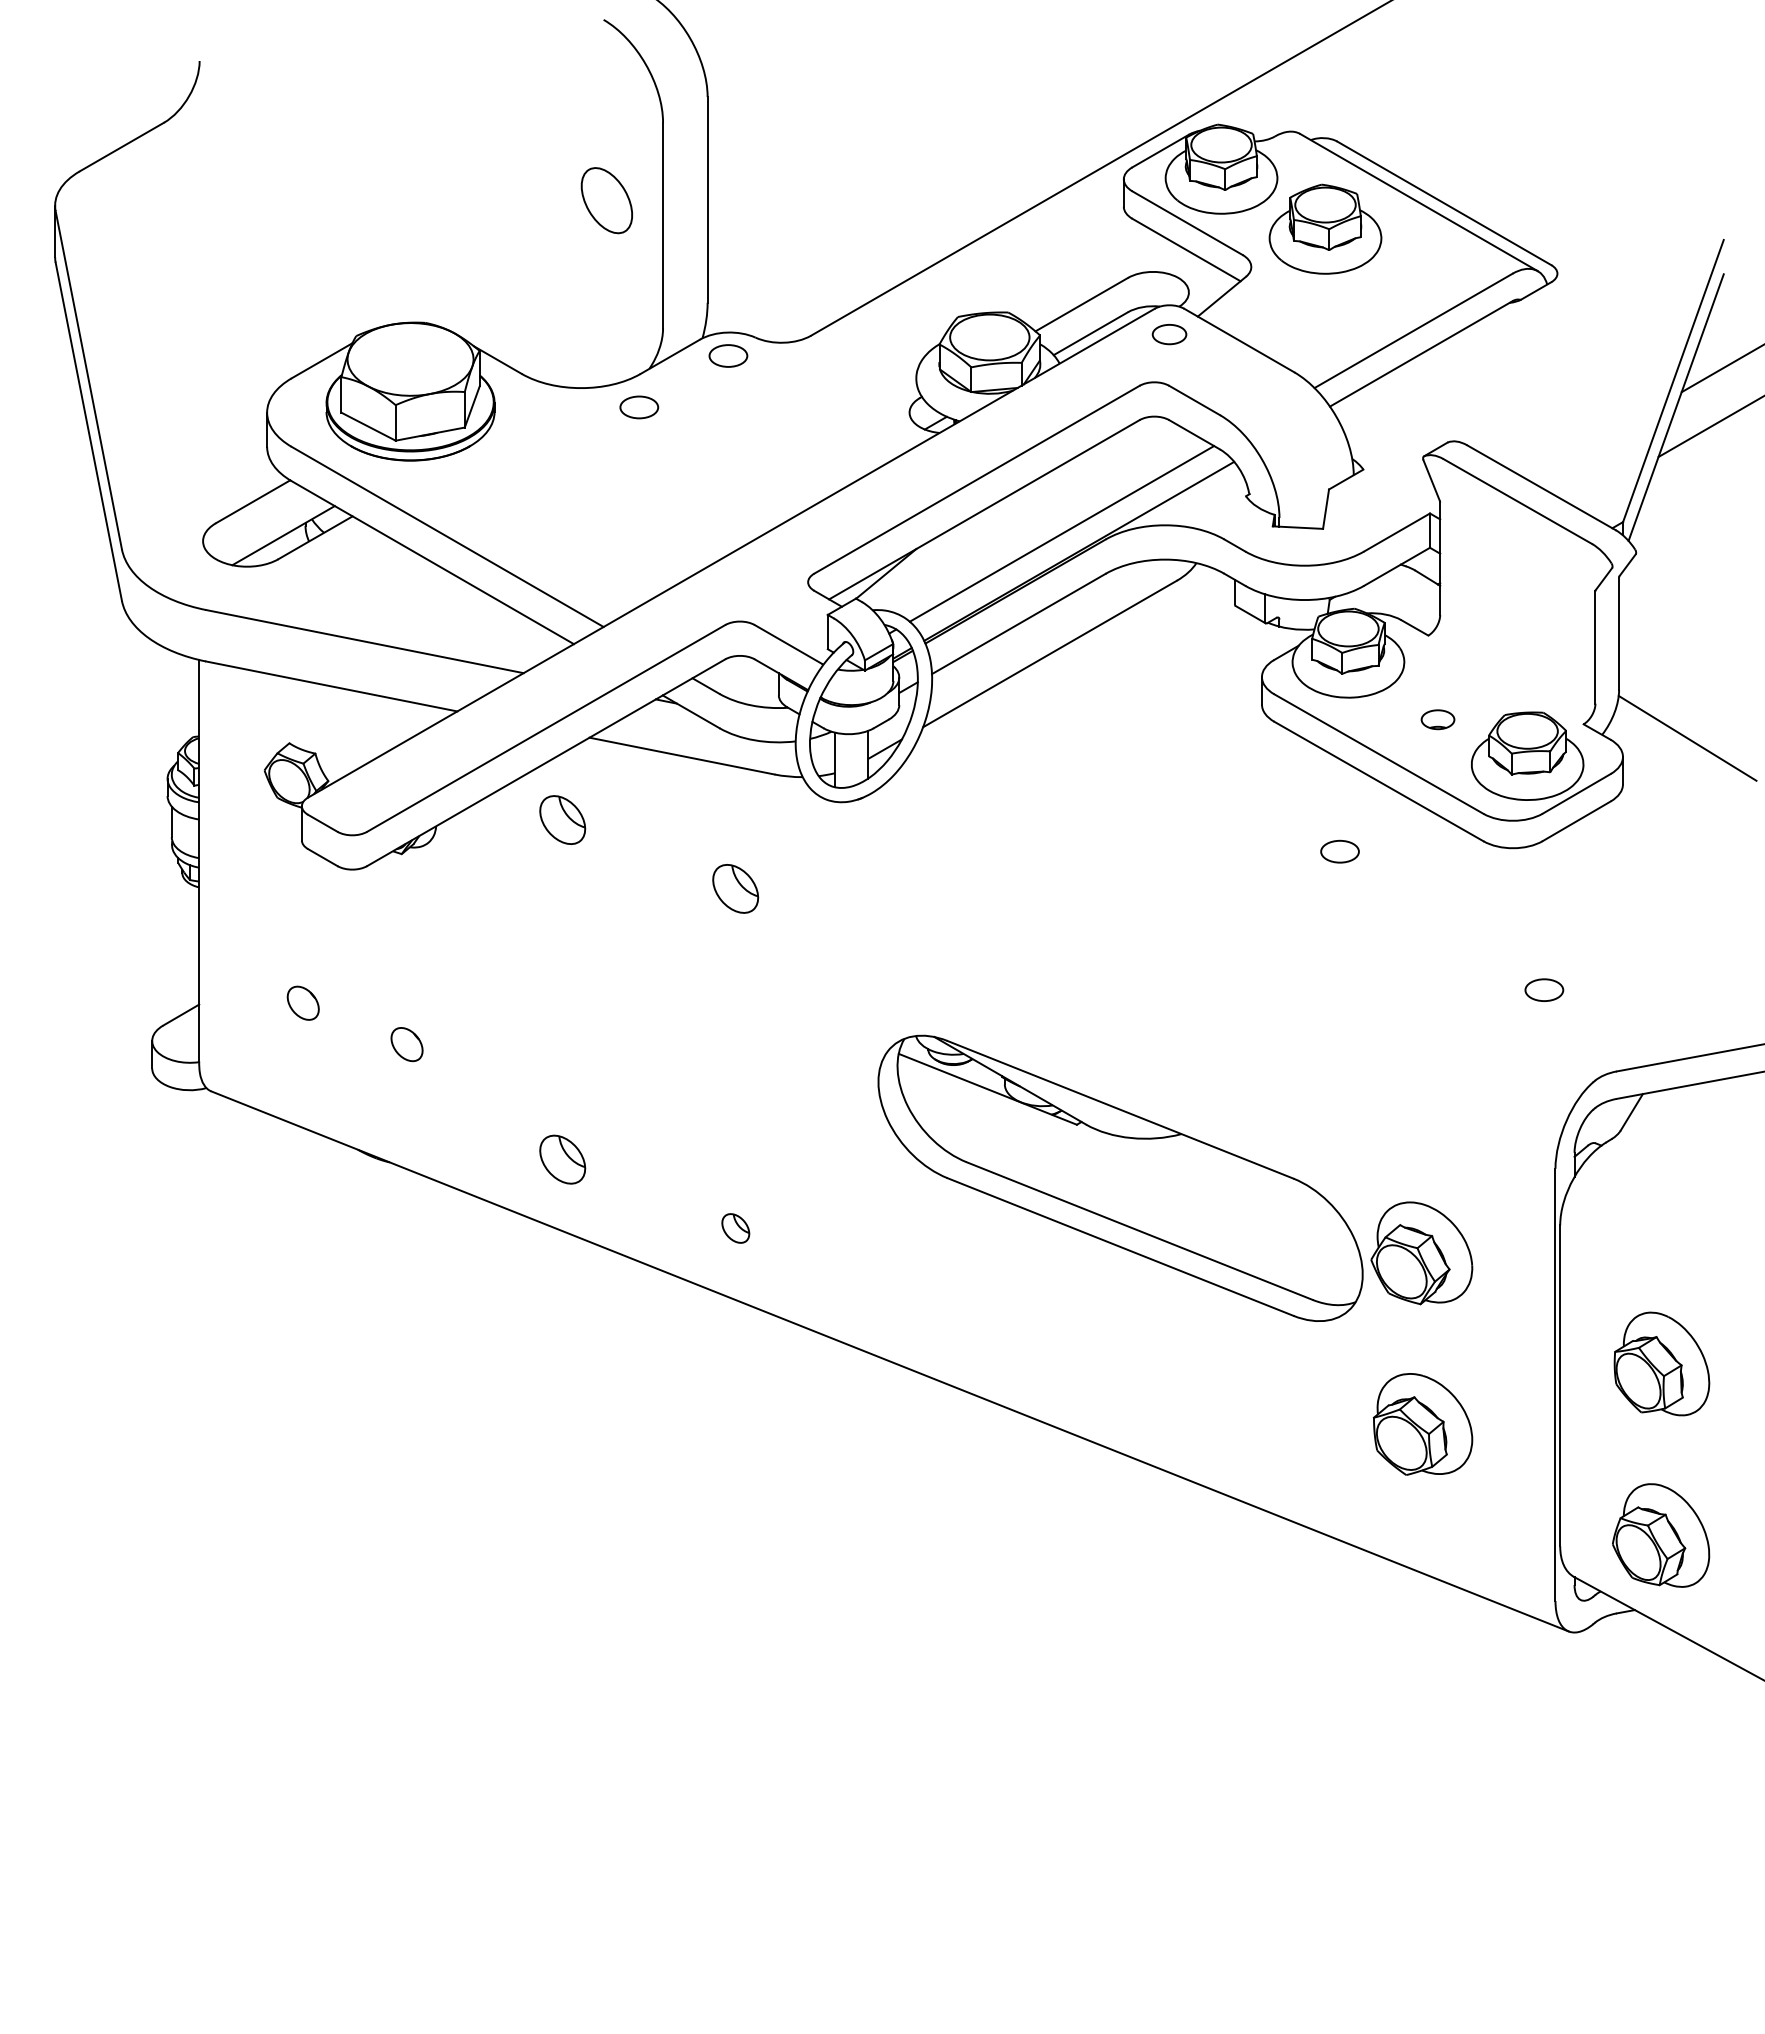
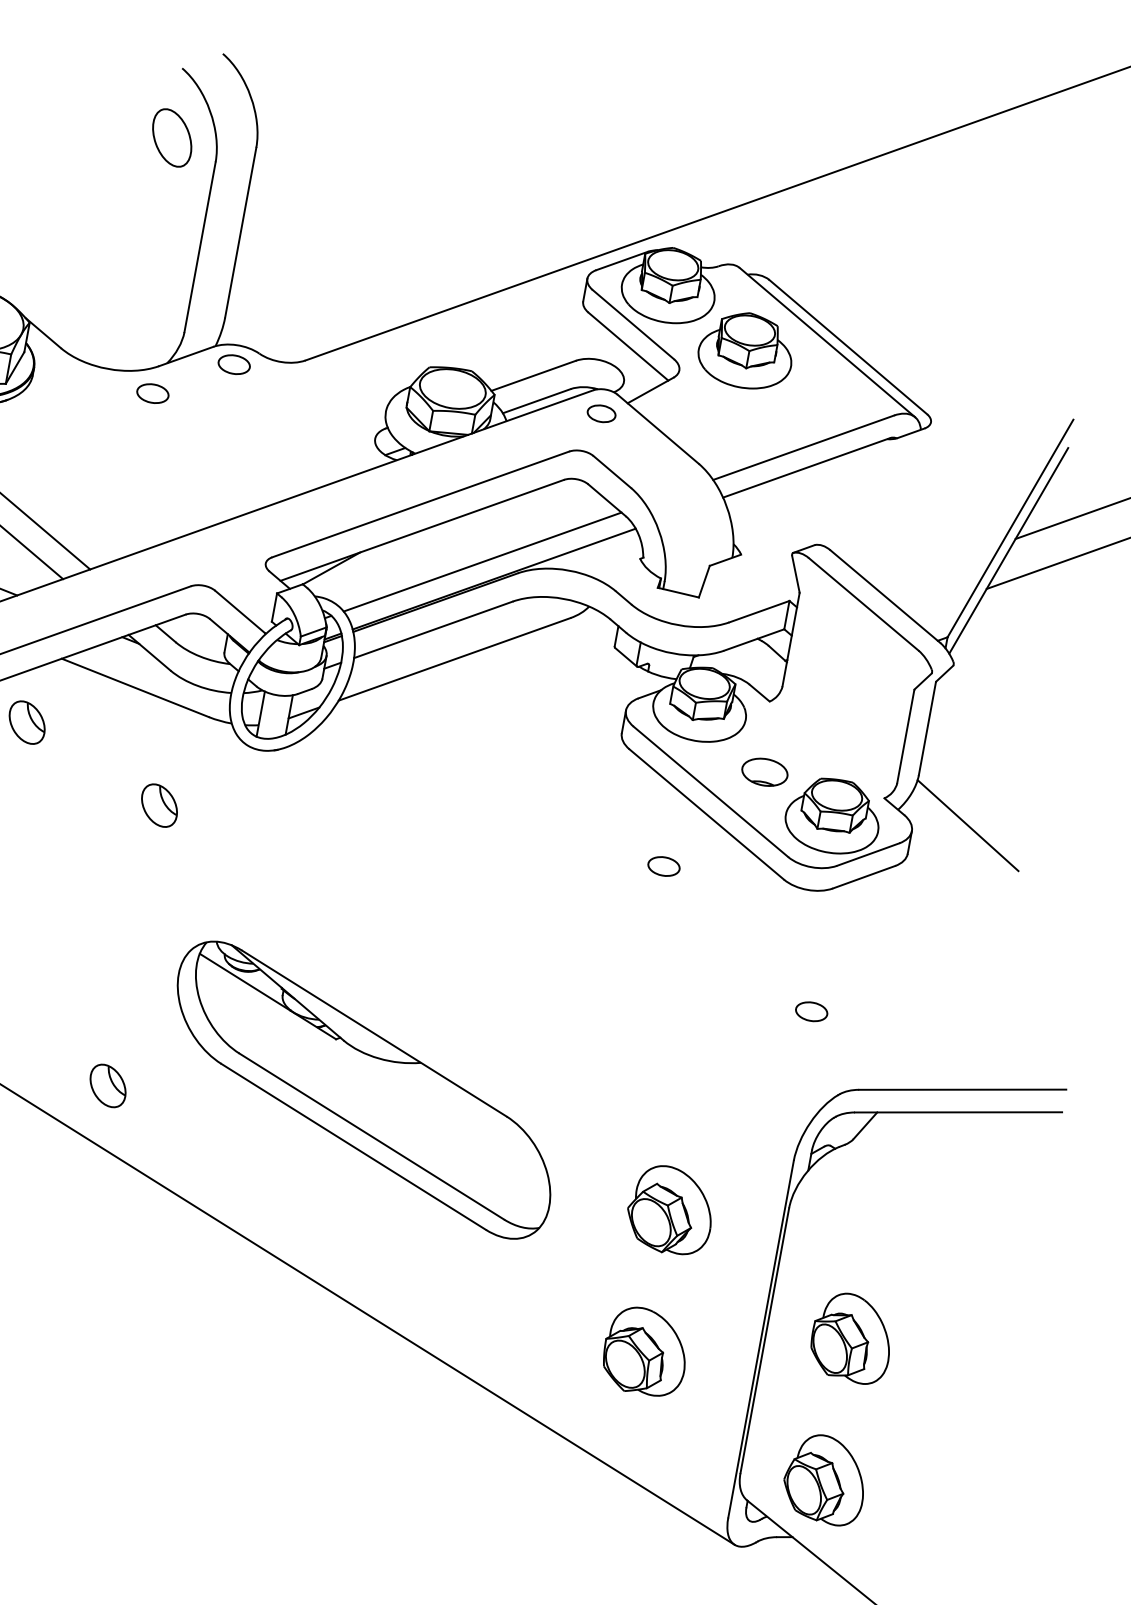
part: (606, 200) -> (171, 137), moved
part: (1437, 719) -> (764, 772), size x1.67
part: (1120, 1177) -> (364, 1089), moved
part: (735, 1228) -> (107, 1085), size x1.67

